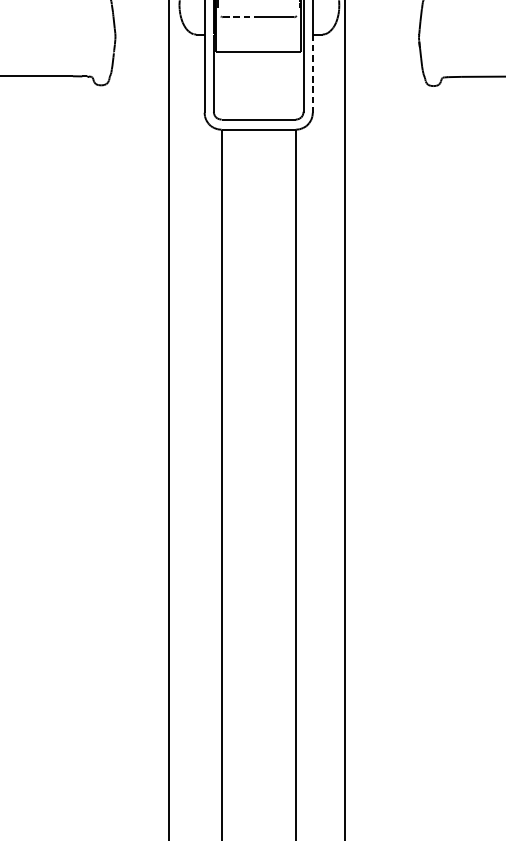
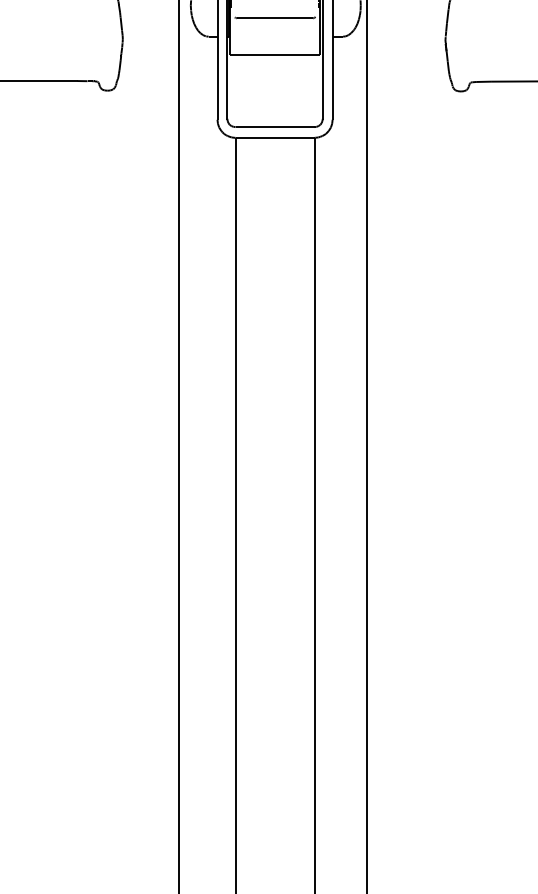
line: (240, 17) -> (255, 18), dashed -> solid
line: (312, 73) -> (332, 78), dashed -> solid

